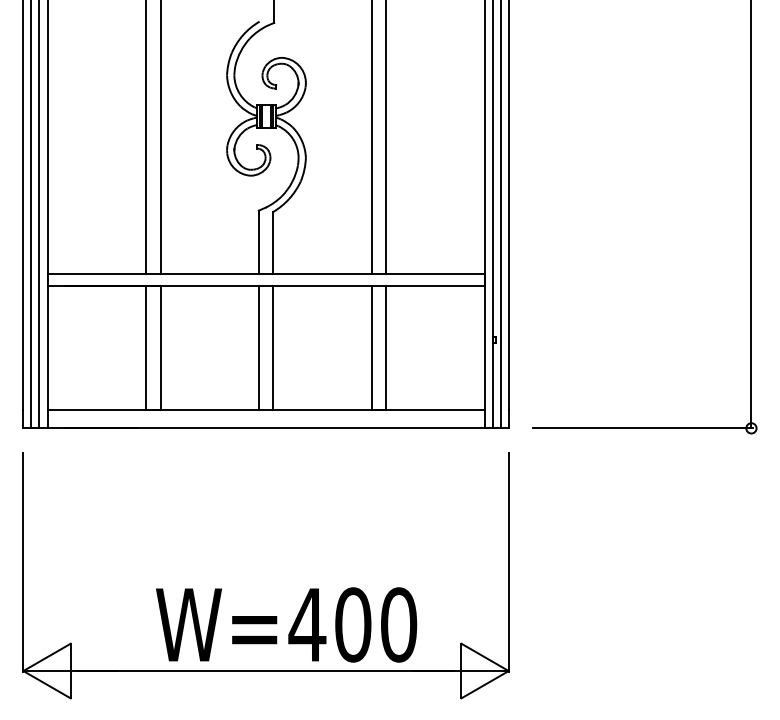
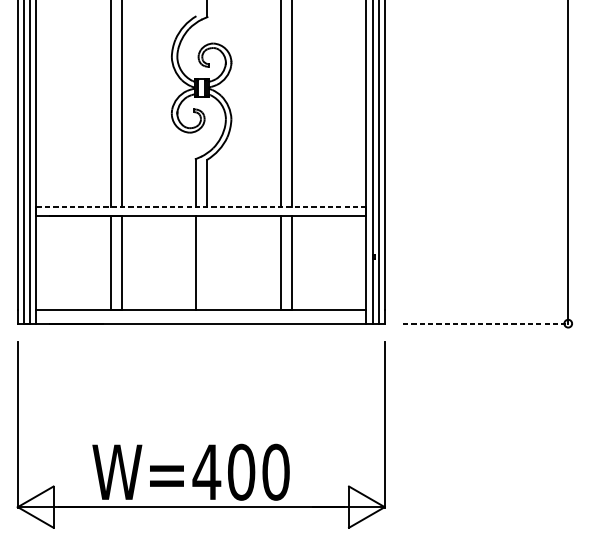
line: (265, 274) -> (200, 207), solid -> dashed
line: (273, 348) -> (206, 263), removed
line: (642, 428) -> (485, 323), solid -> dashed
text: (286, 624) -> (191, 471), moved

